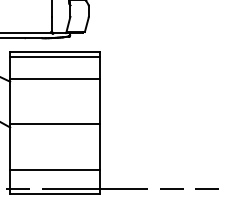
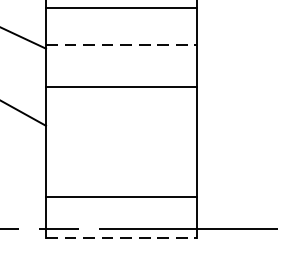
line: (54, 79) -> (120, 44), solid -> dashed
line: (54, 124) -> (120, 87), moved
line: (54, 193) -> (120, 237), solid -> dashed

